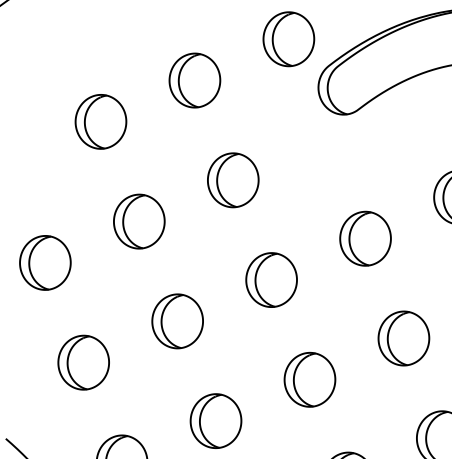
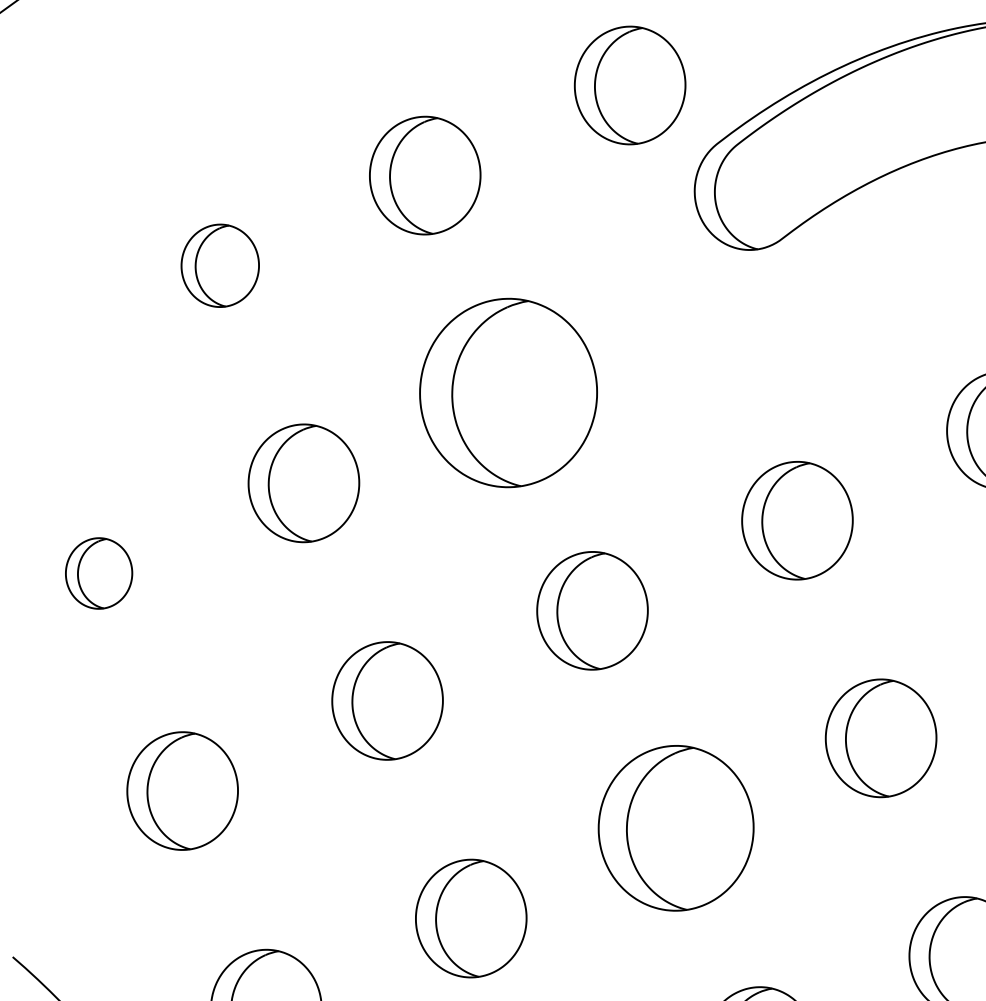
part: (100, 121) -> (219, 264), size x0.7
part: (233, 180) -> (509, 393), size x1.6
part: (45, 262) -> (99, 572), size x0.6
part: (309, 379) -> (675, 827), size x1.4

